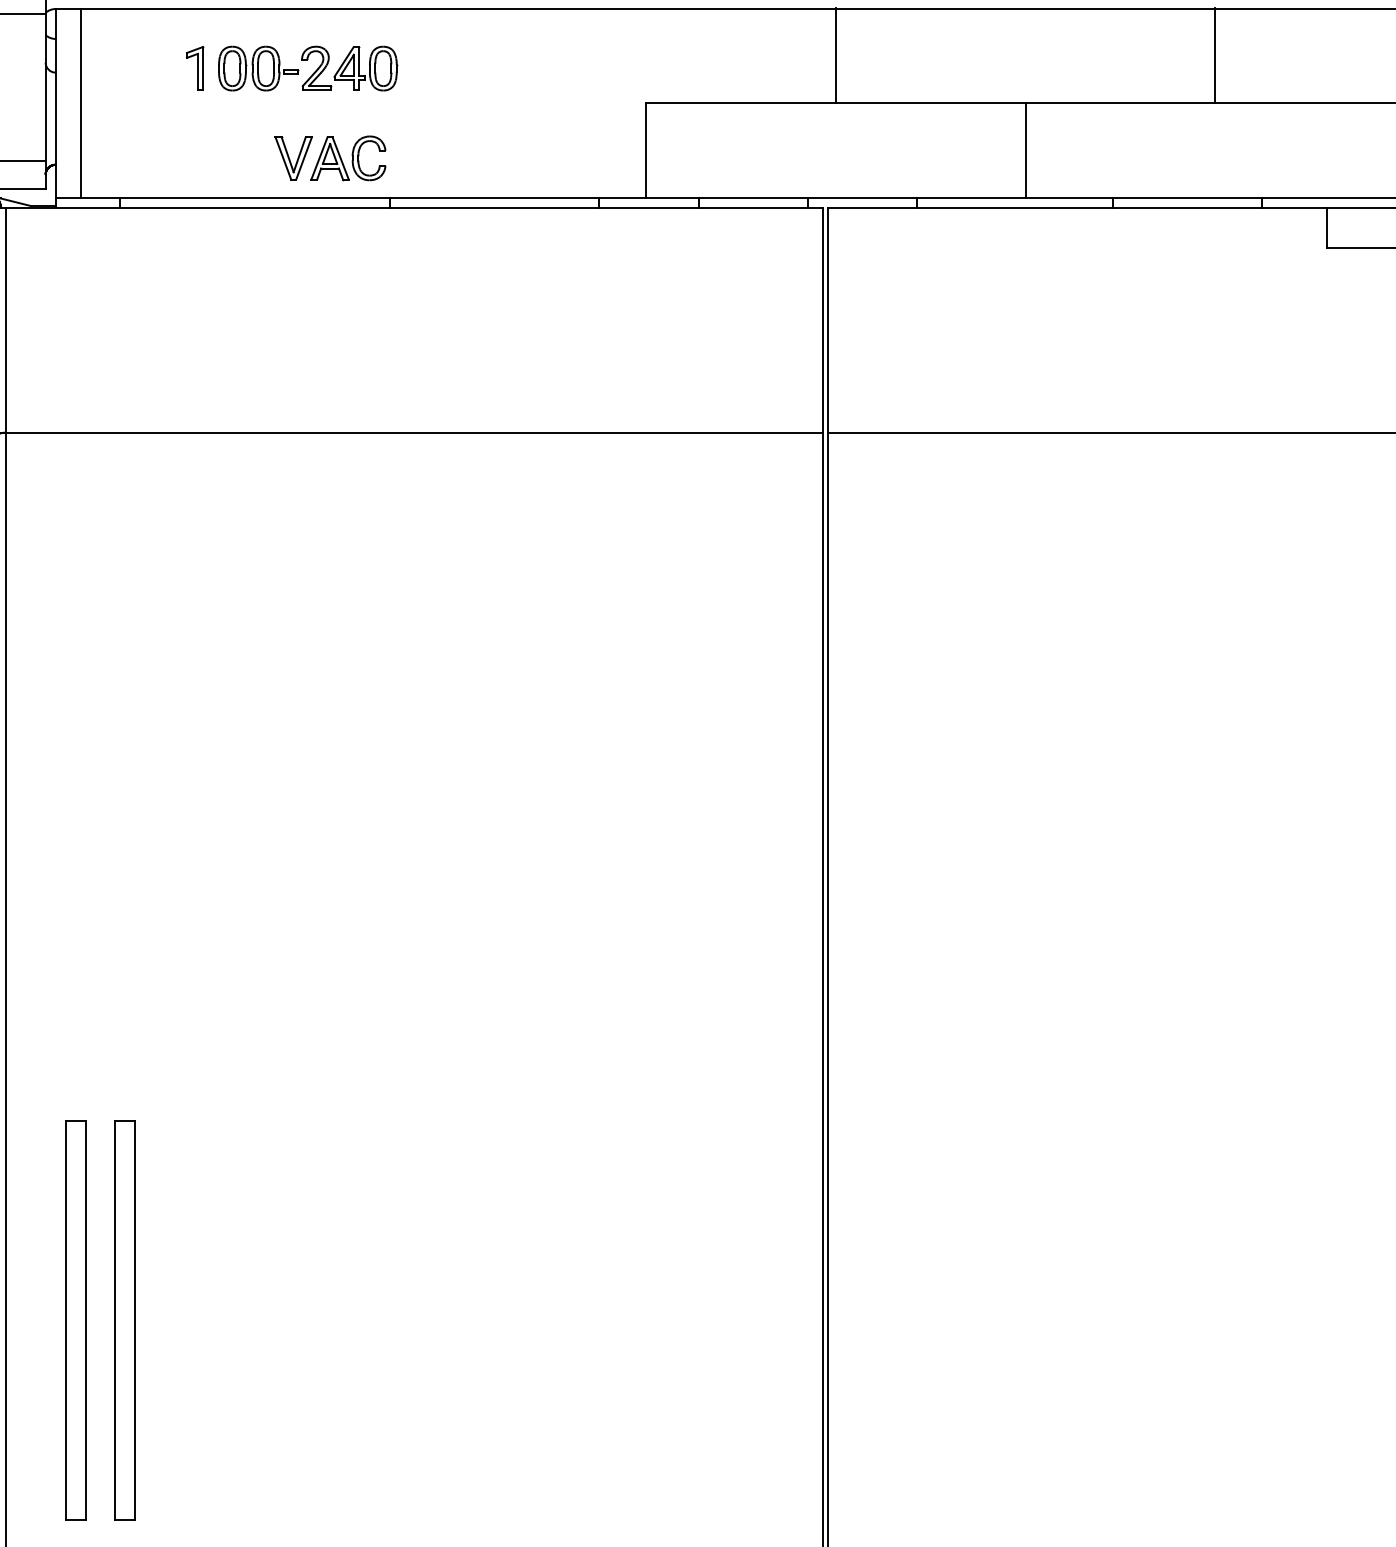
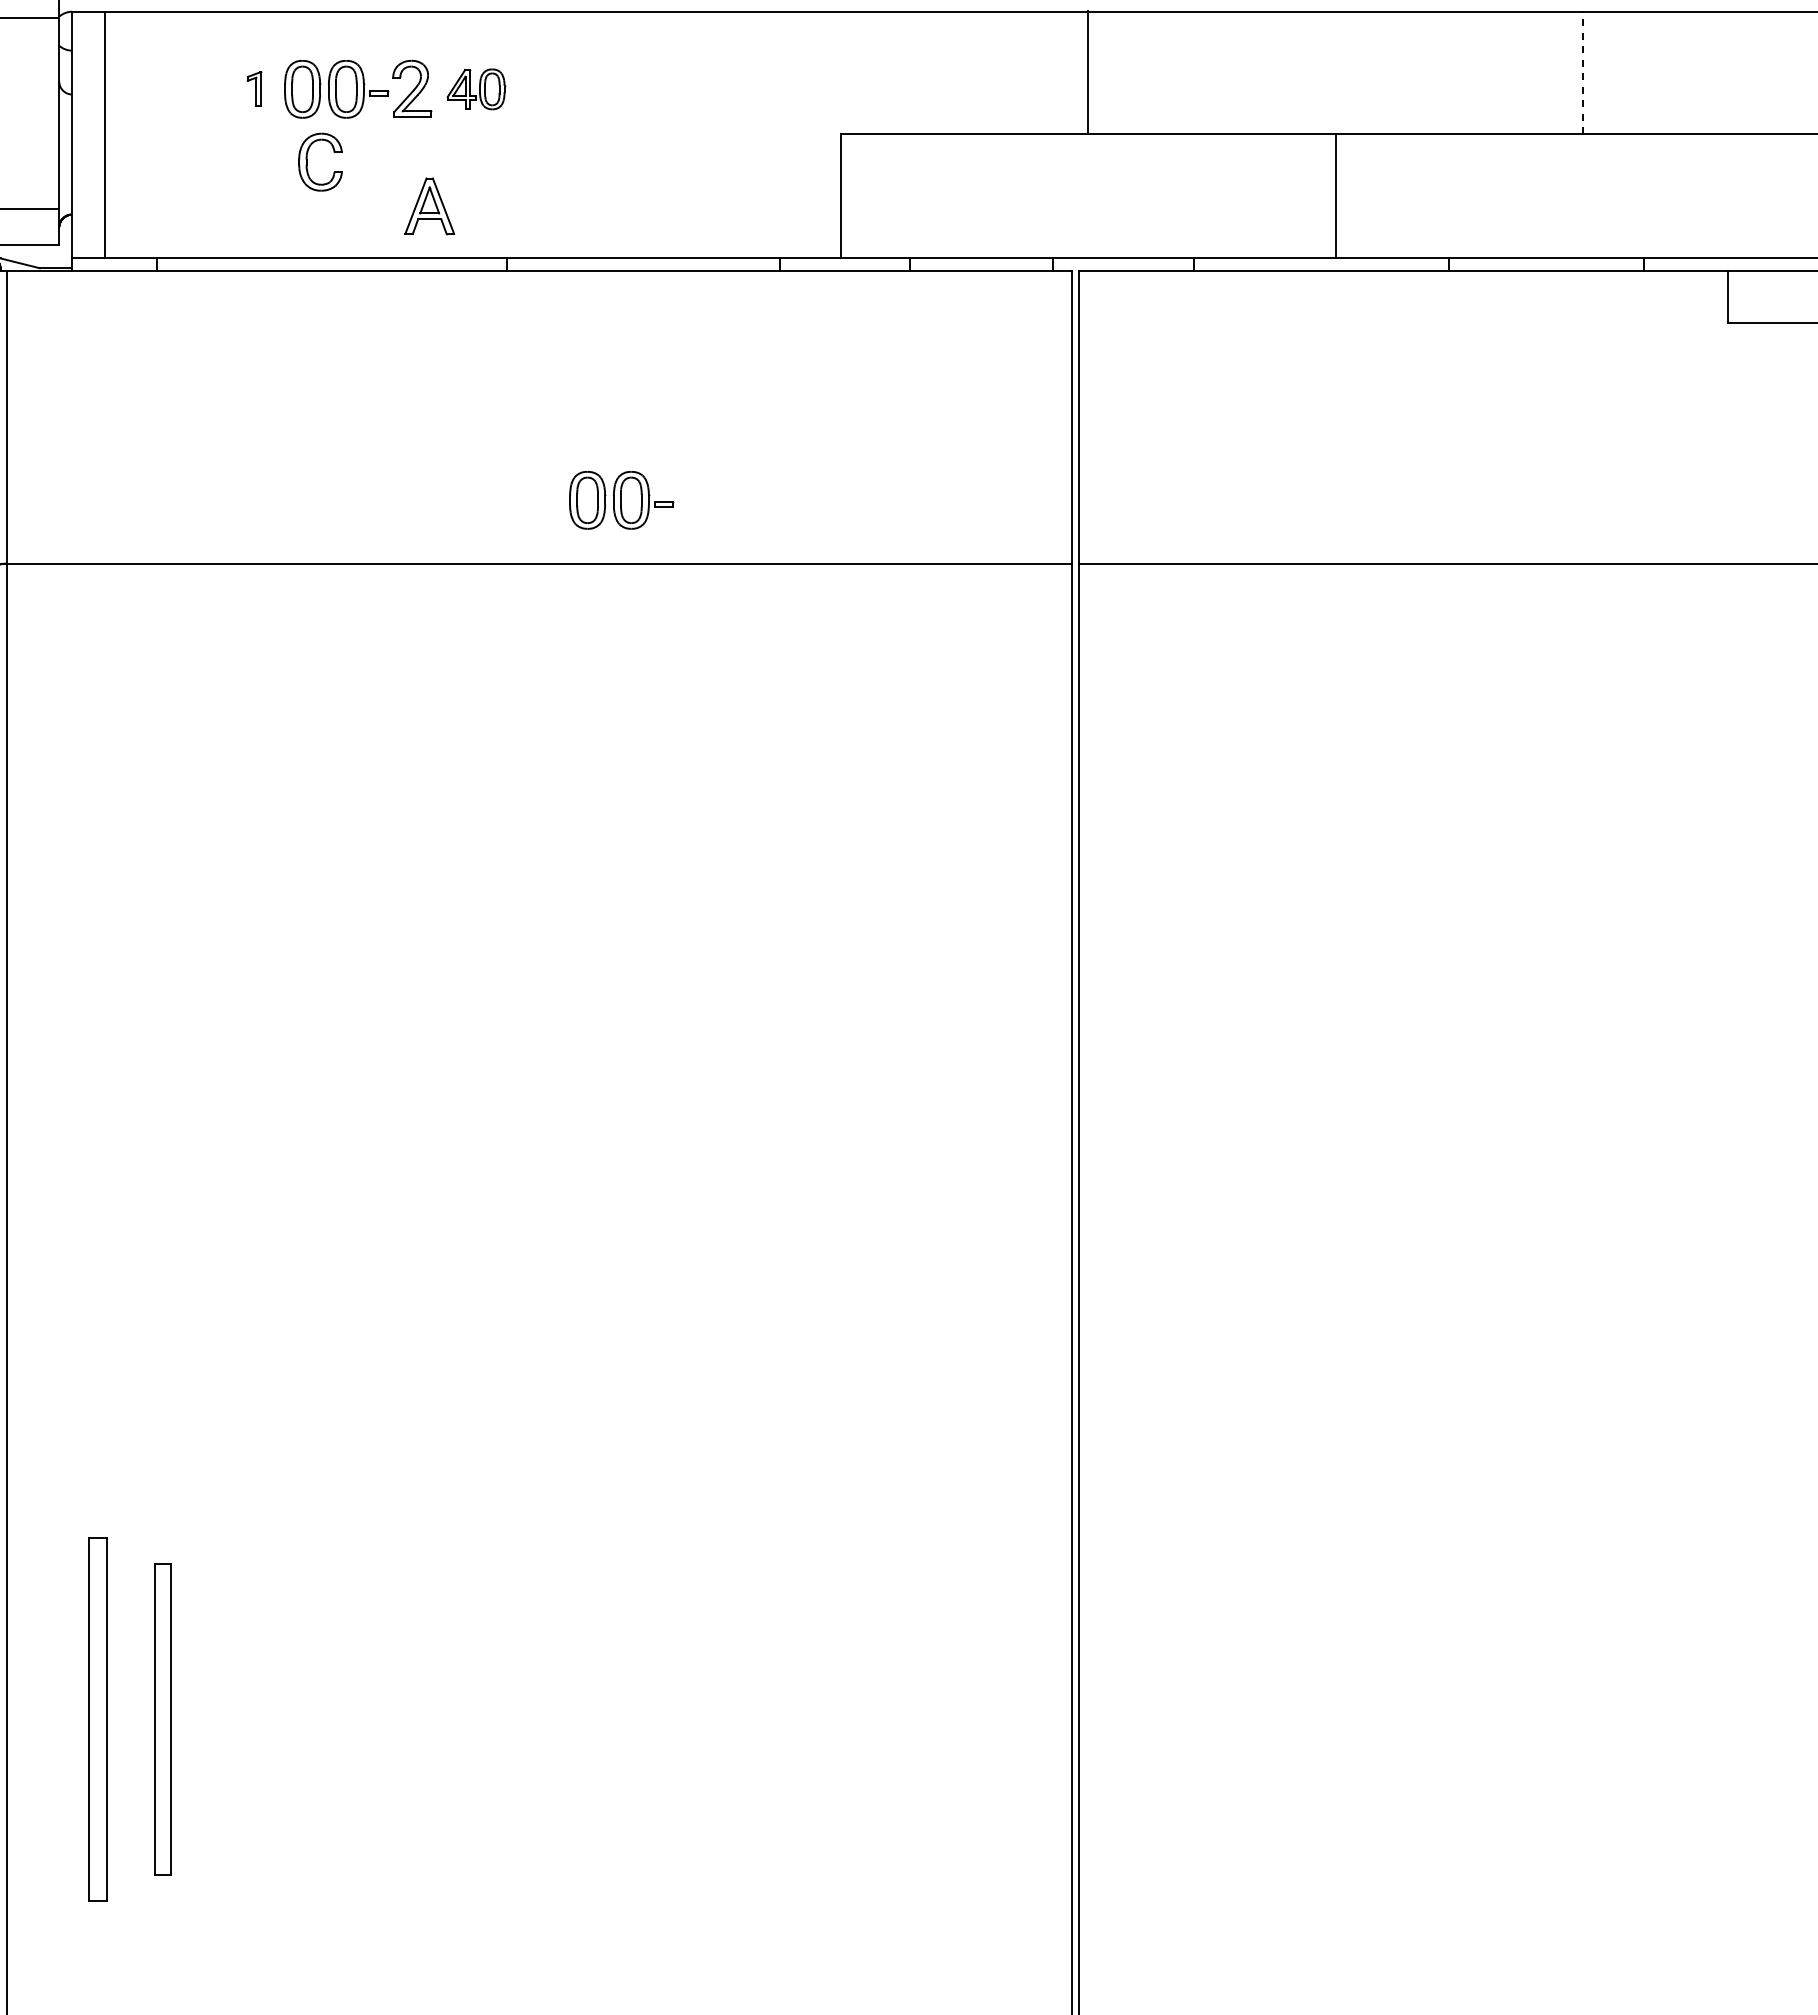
line: (1215, 55) -> (1583, 72), solid -> dashed
part: (195, 67) -> (254, 88), size x0.6
part: (365, 68) -> (476, 89), size x0.7
part: (293, 157) -> (382, 205), removed
part: (359, 157) -> (307, 161), moved
part: (477, 384) -> (621, 500), added
part: (75, 1320) -> (97, 1719), size x0.7
part: (124, 1320) -> (162, 1719), size x0.6

